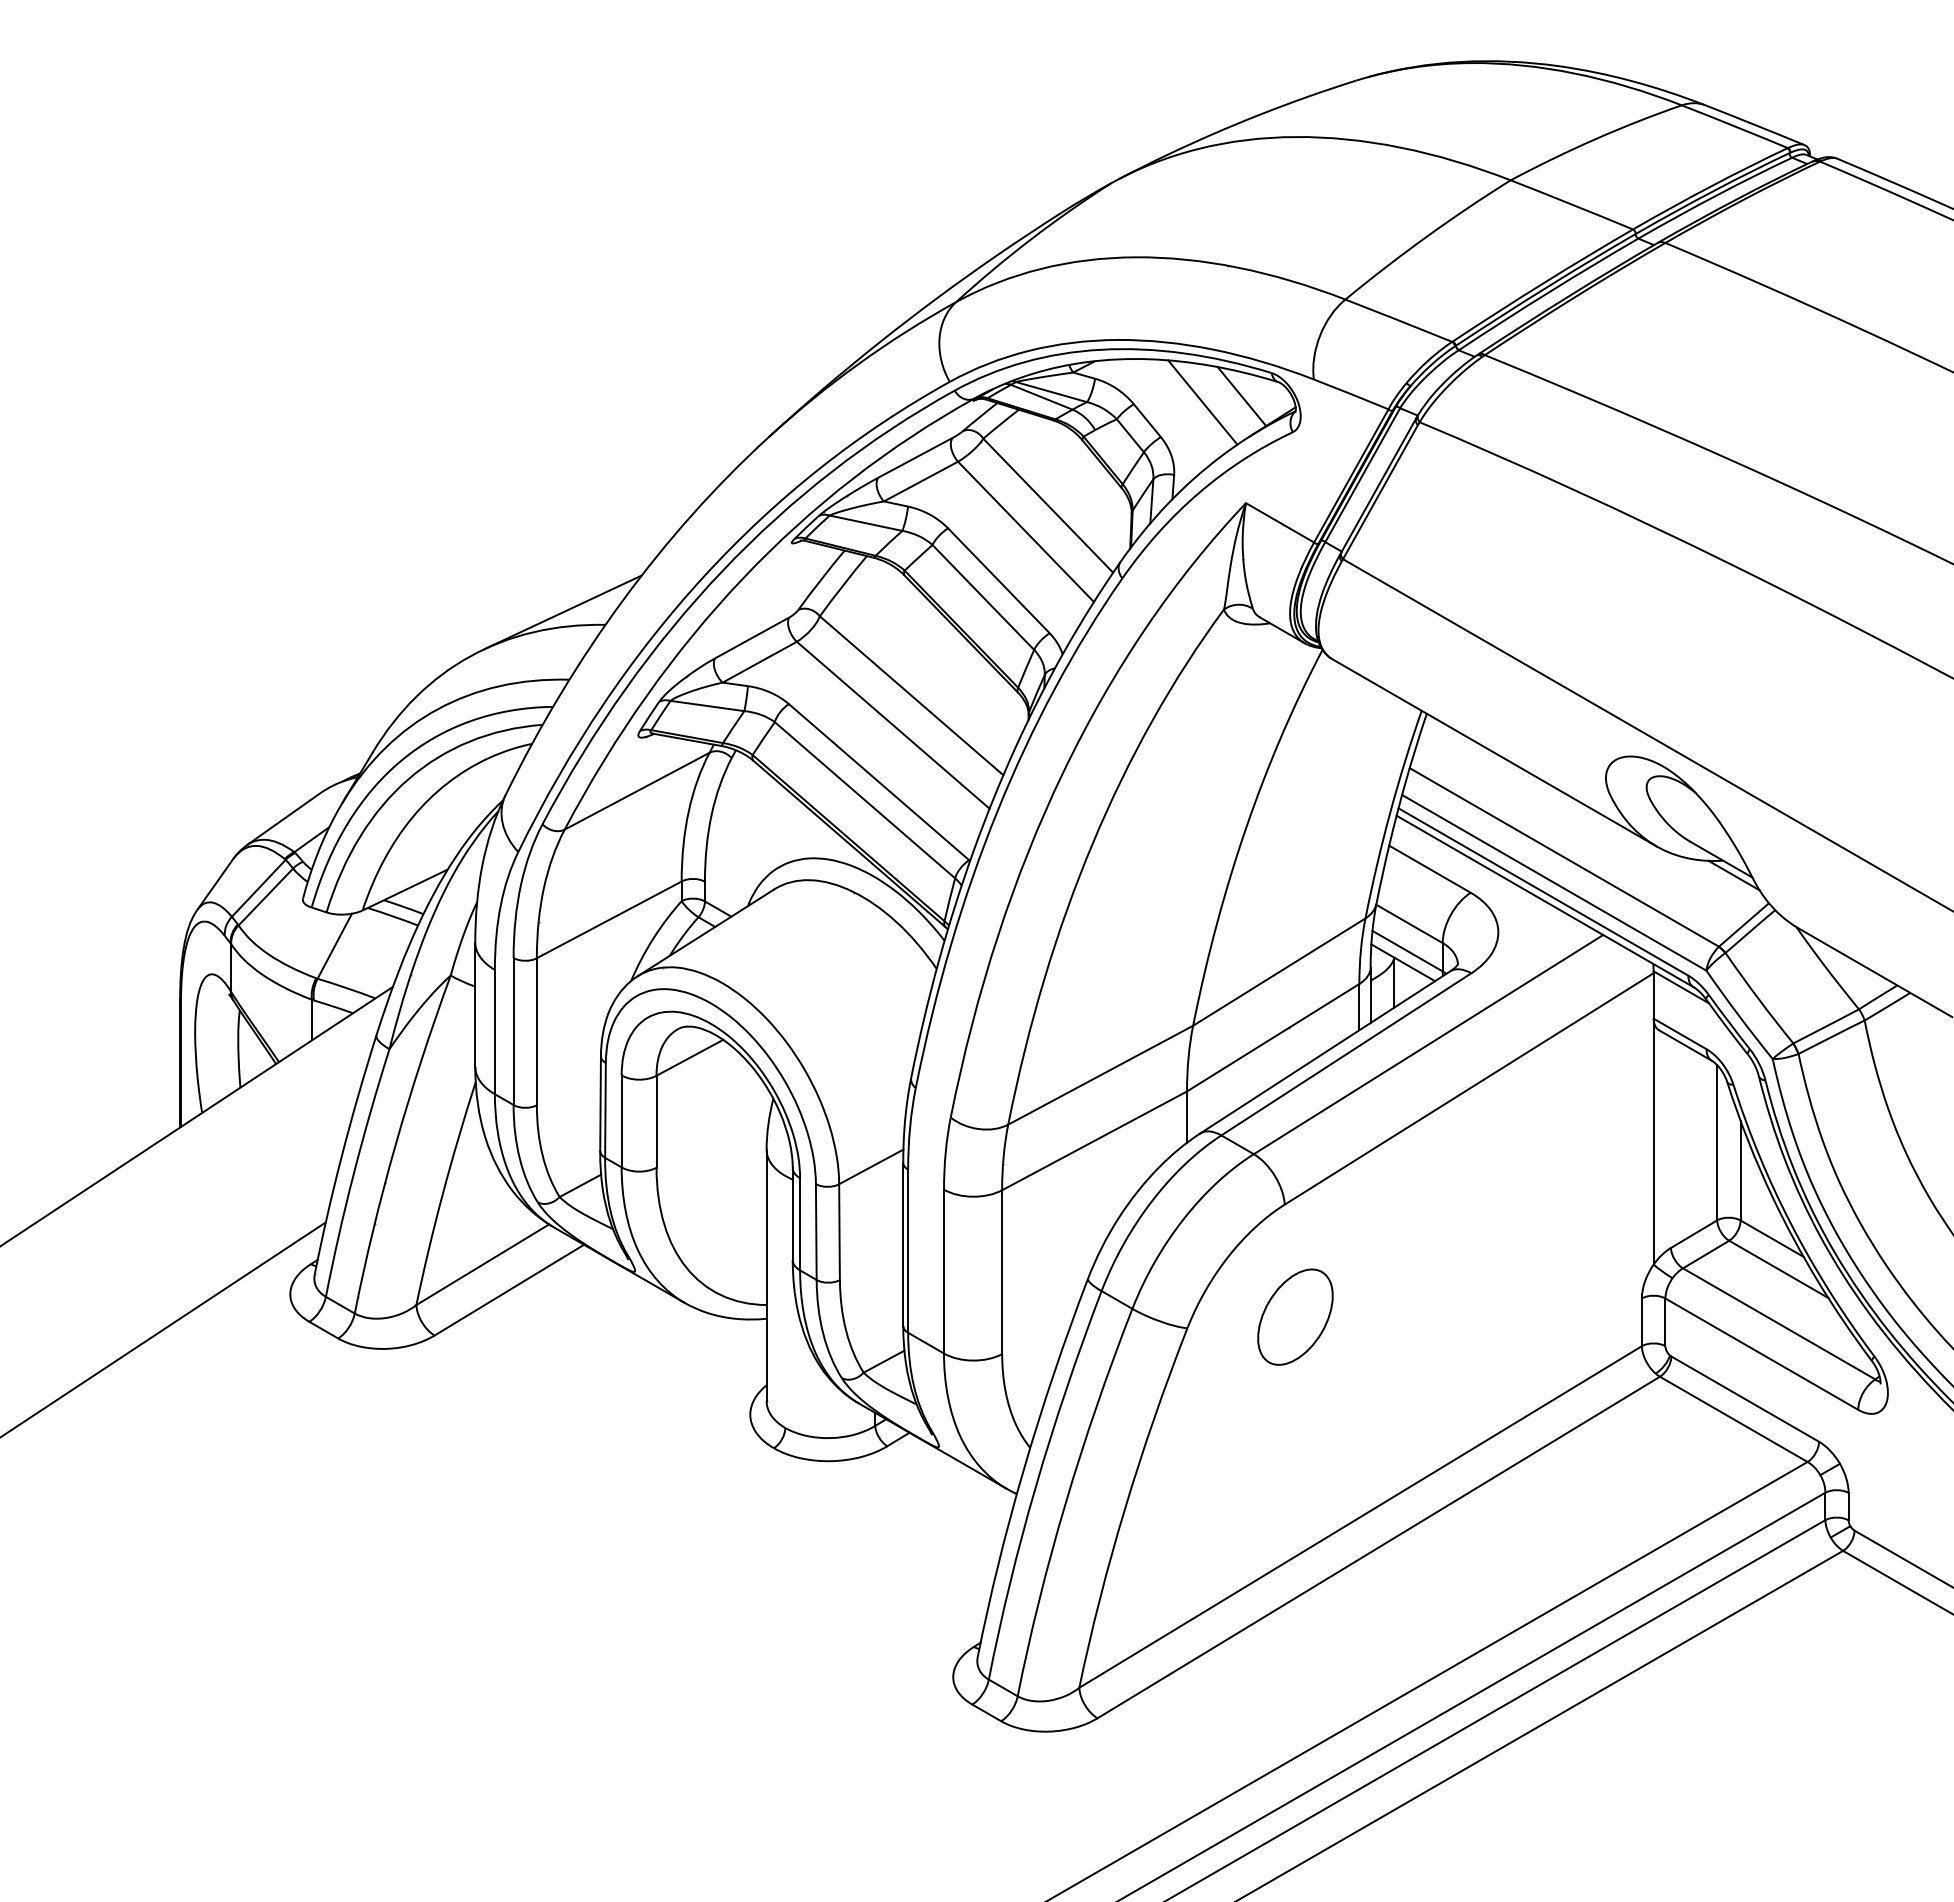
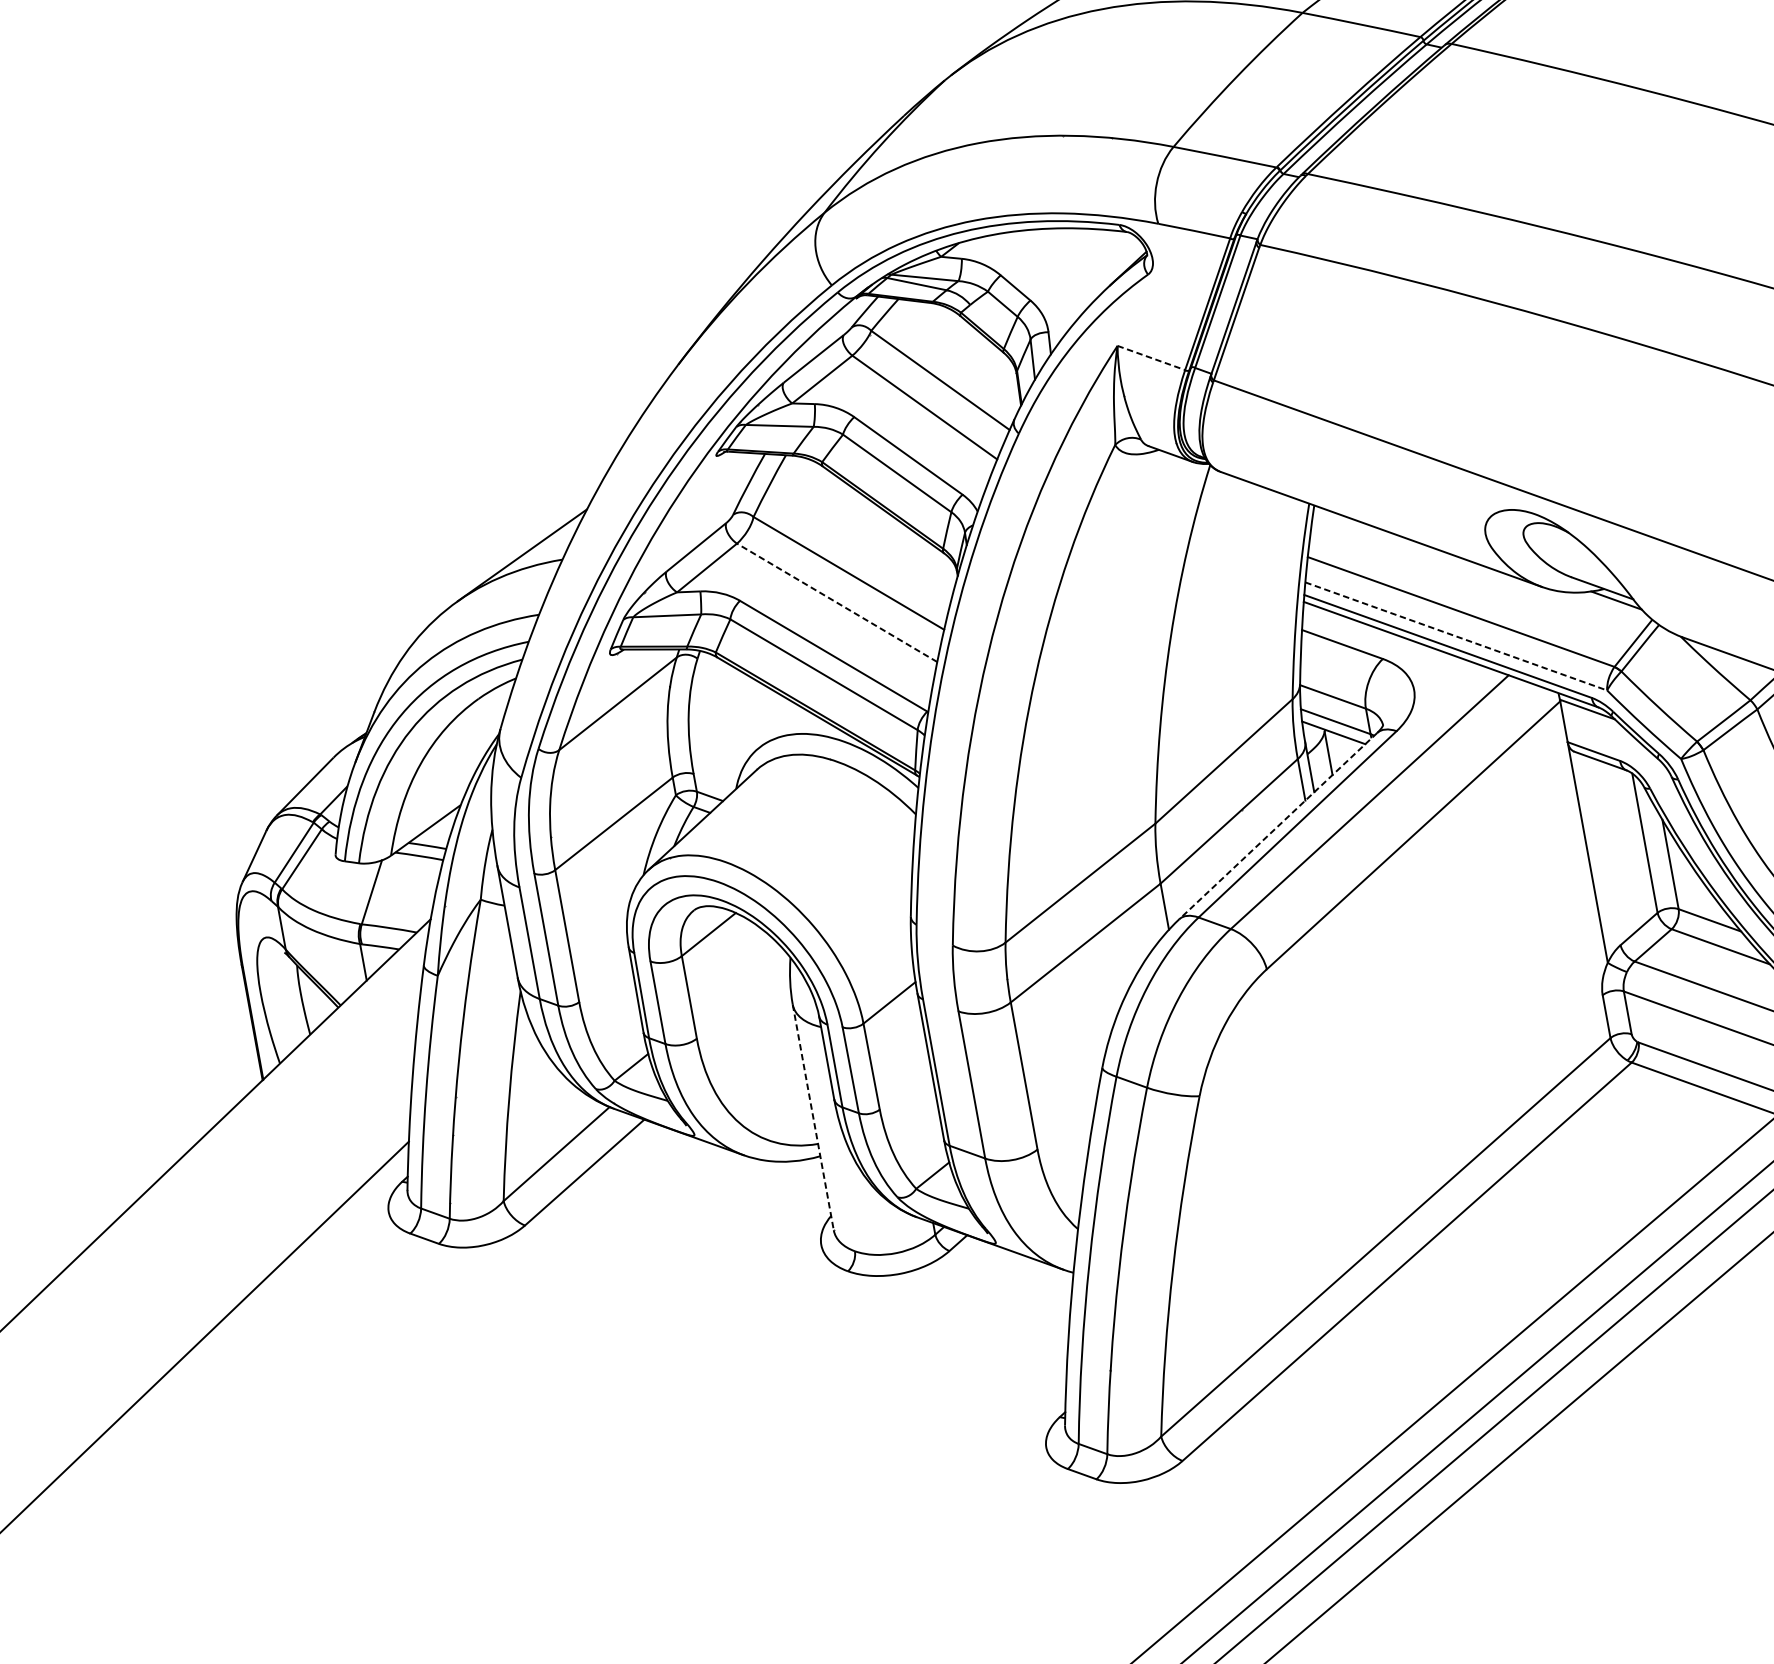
line: (1241, 396) -> (1096, 250), removed
line: (1202, 402) -> (1062, 262), removed
line: (1280, 523) -> (1151, 358), solid -> dashed
line: (892, 724) -> (836, 602), solid -> dashed
line: (1554, 882) -> (1456, 636), solid -> dashed
line: (1325, 1052) -> (1278, 826), solid -> dashed
line: (766, 1275) -> (813, 1117), solid -> dashed
part: (1295, 1316) -> (1294, 1067), removed

